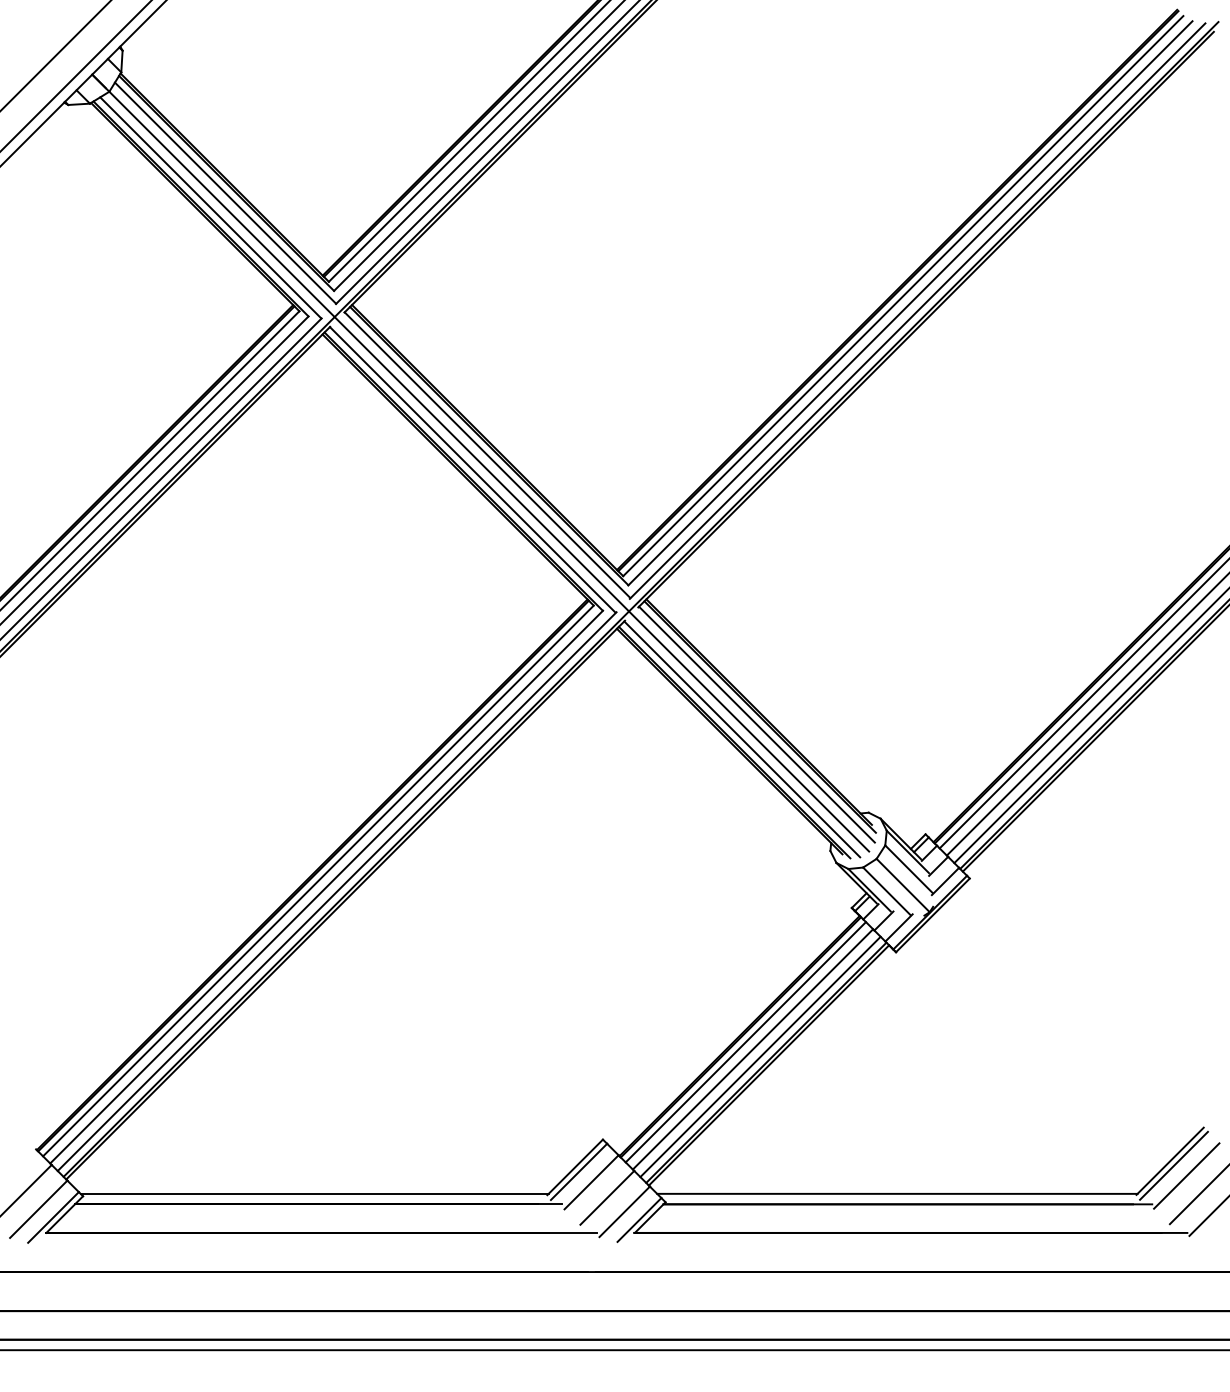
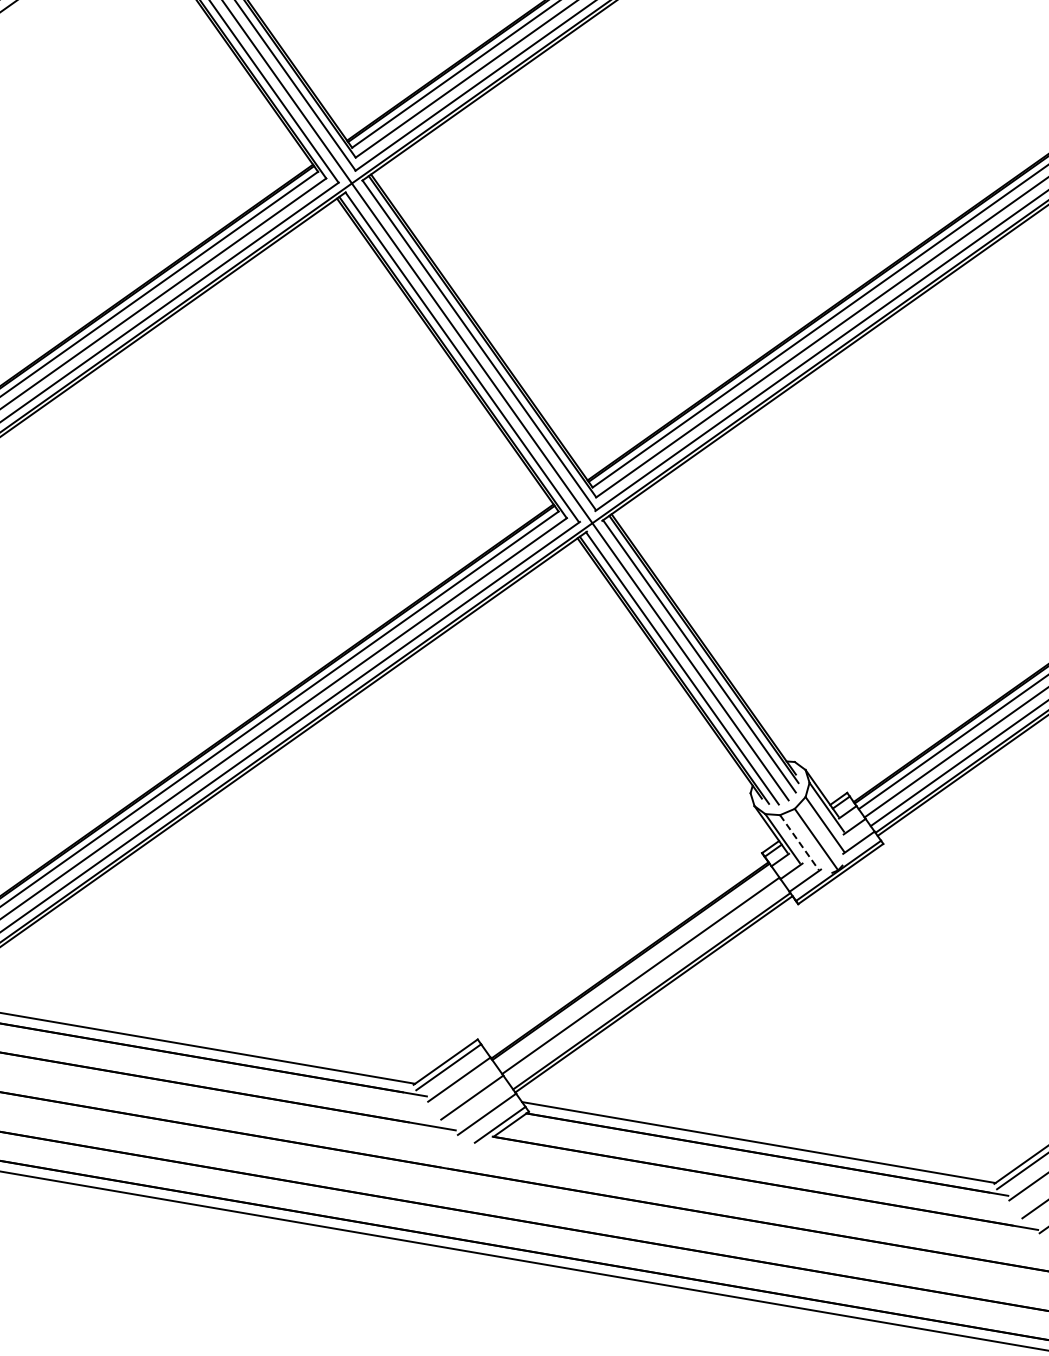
line: (886, 891) -> (799, 842), solid -> dashed
line: (745, 1042) -> (634, 967), removed
line: (760, 1056) -> (647, 984), removed

